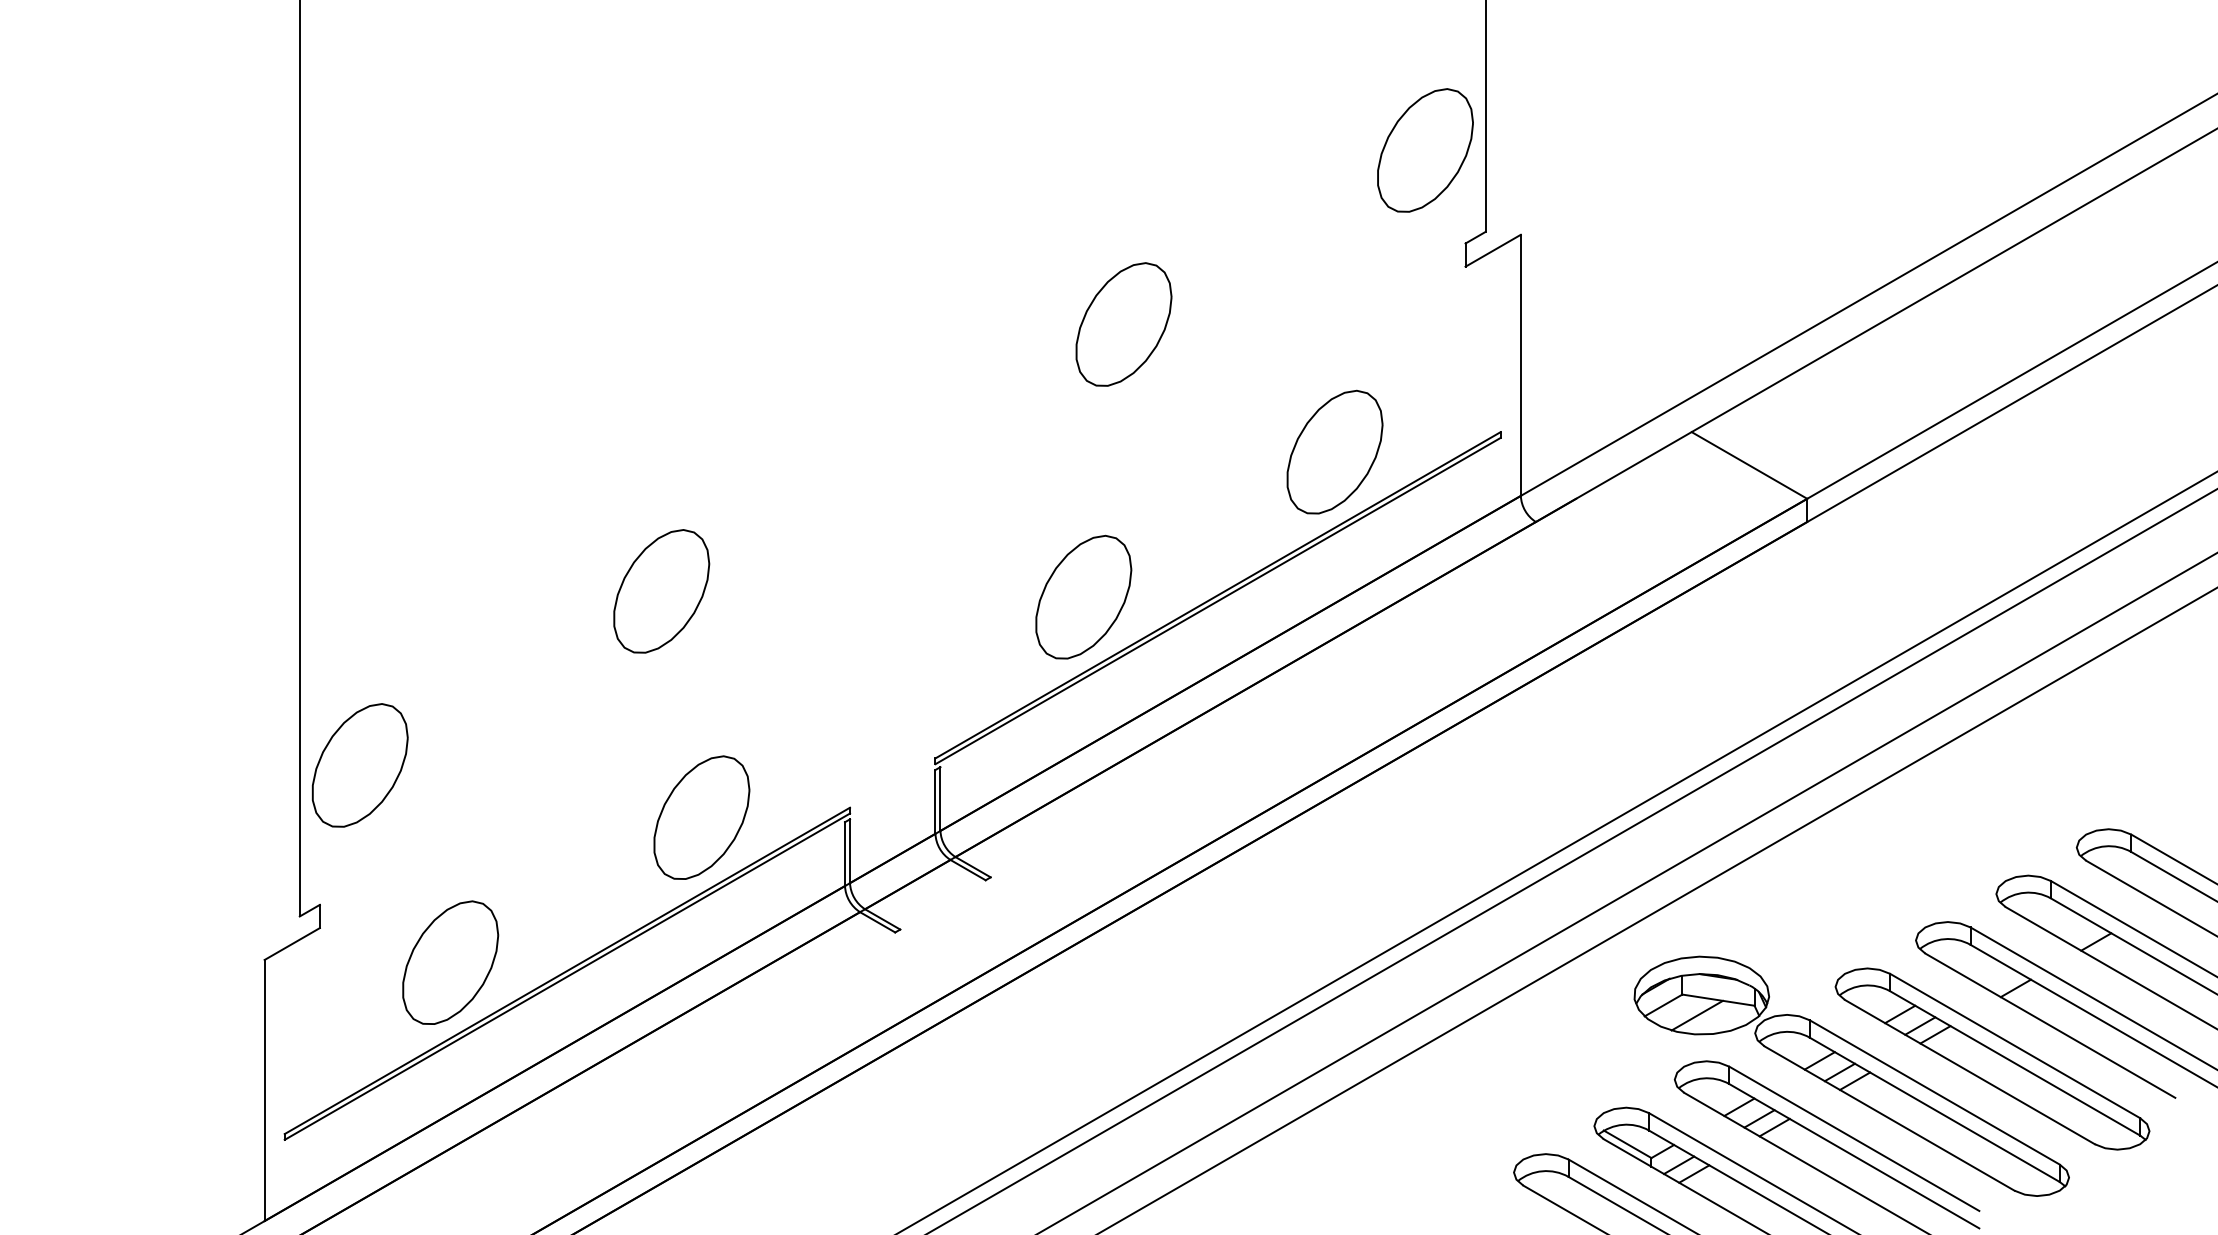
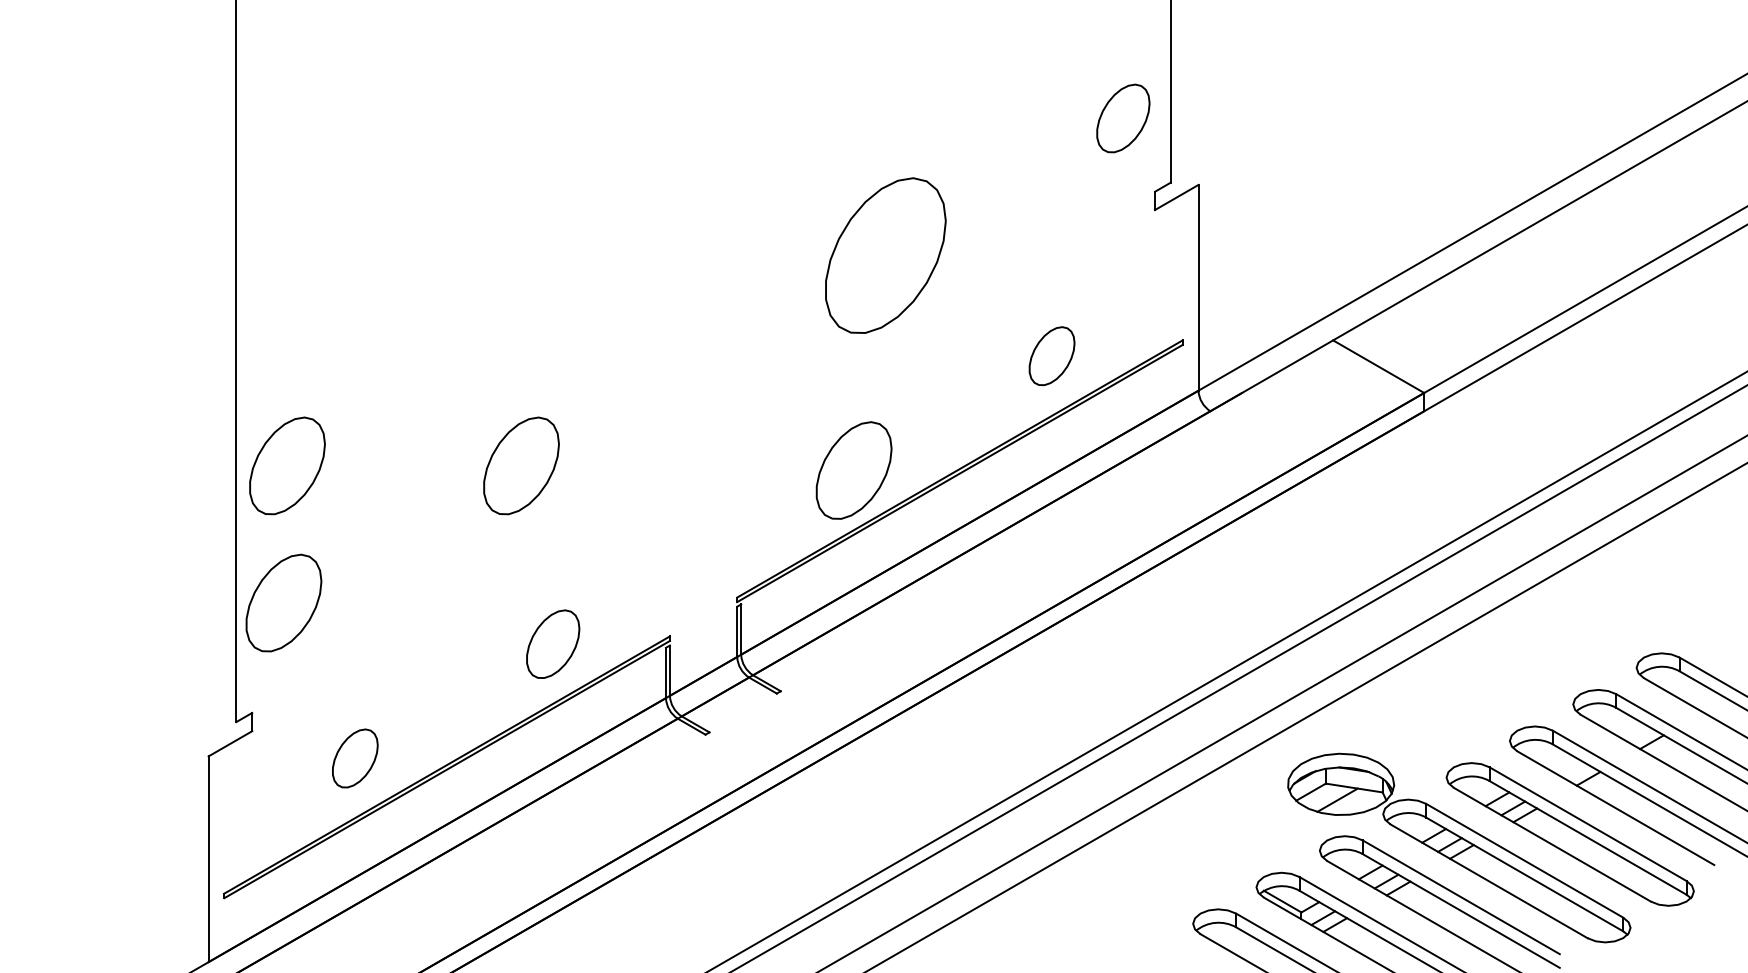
part: (1425, 150) -> (1123, 118), size x0.7
part: (1123, 324) -> (885, 255), size x1.6
part: (1334, 451) -> (1051, 355), size x0.6
part: (364, 591) -> (287, 466), added
part: (701, 817) -> (552, 644), size x0.7
part: (450, 962) -> (355, 758), size x0.6

